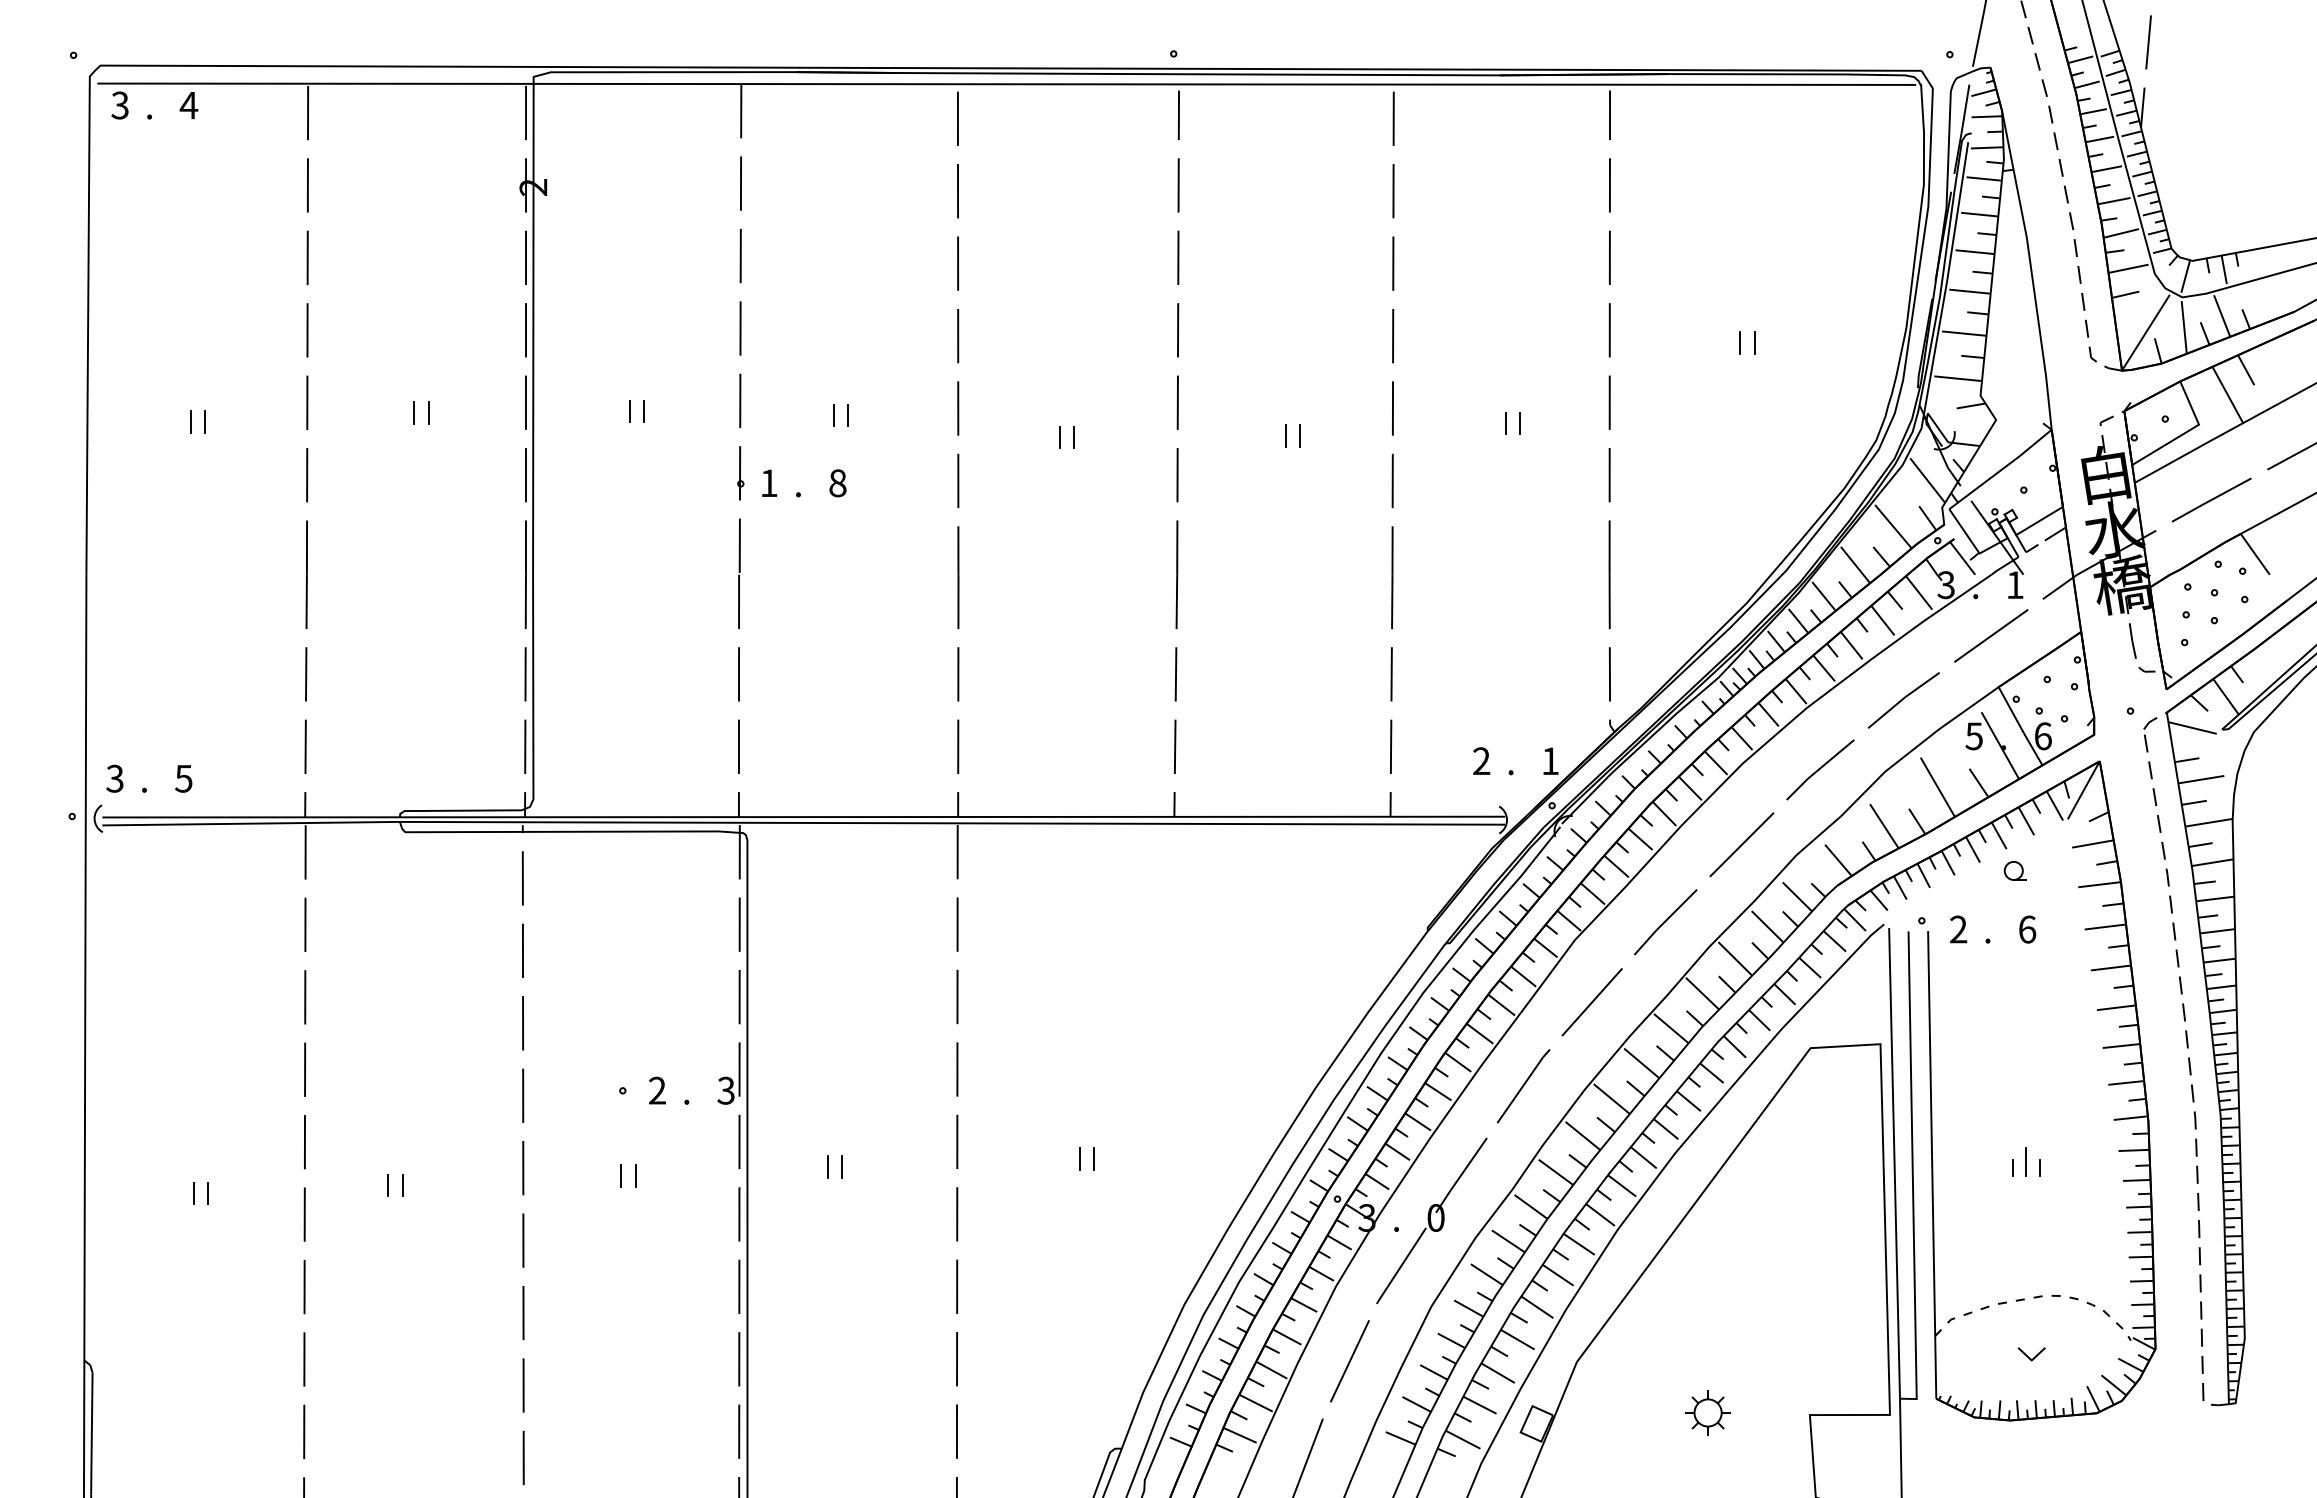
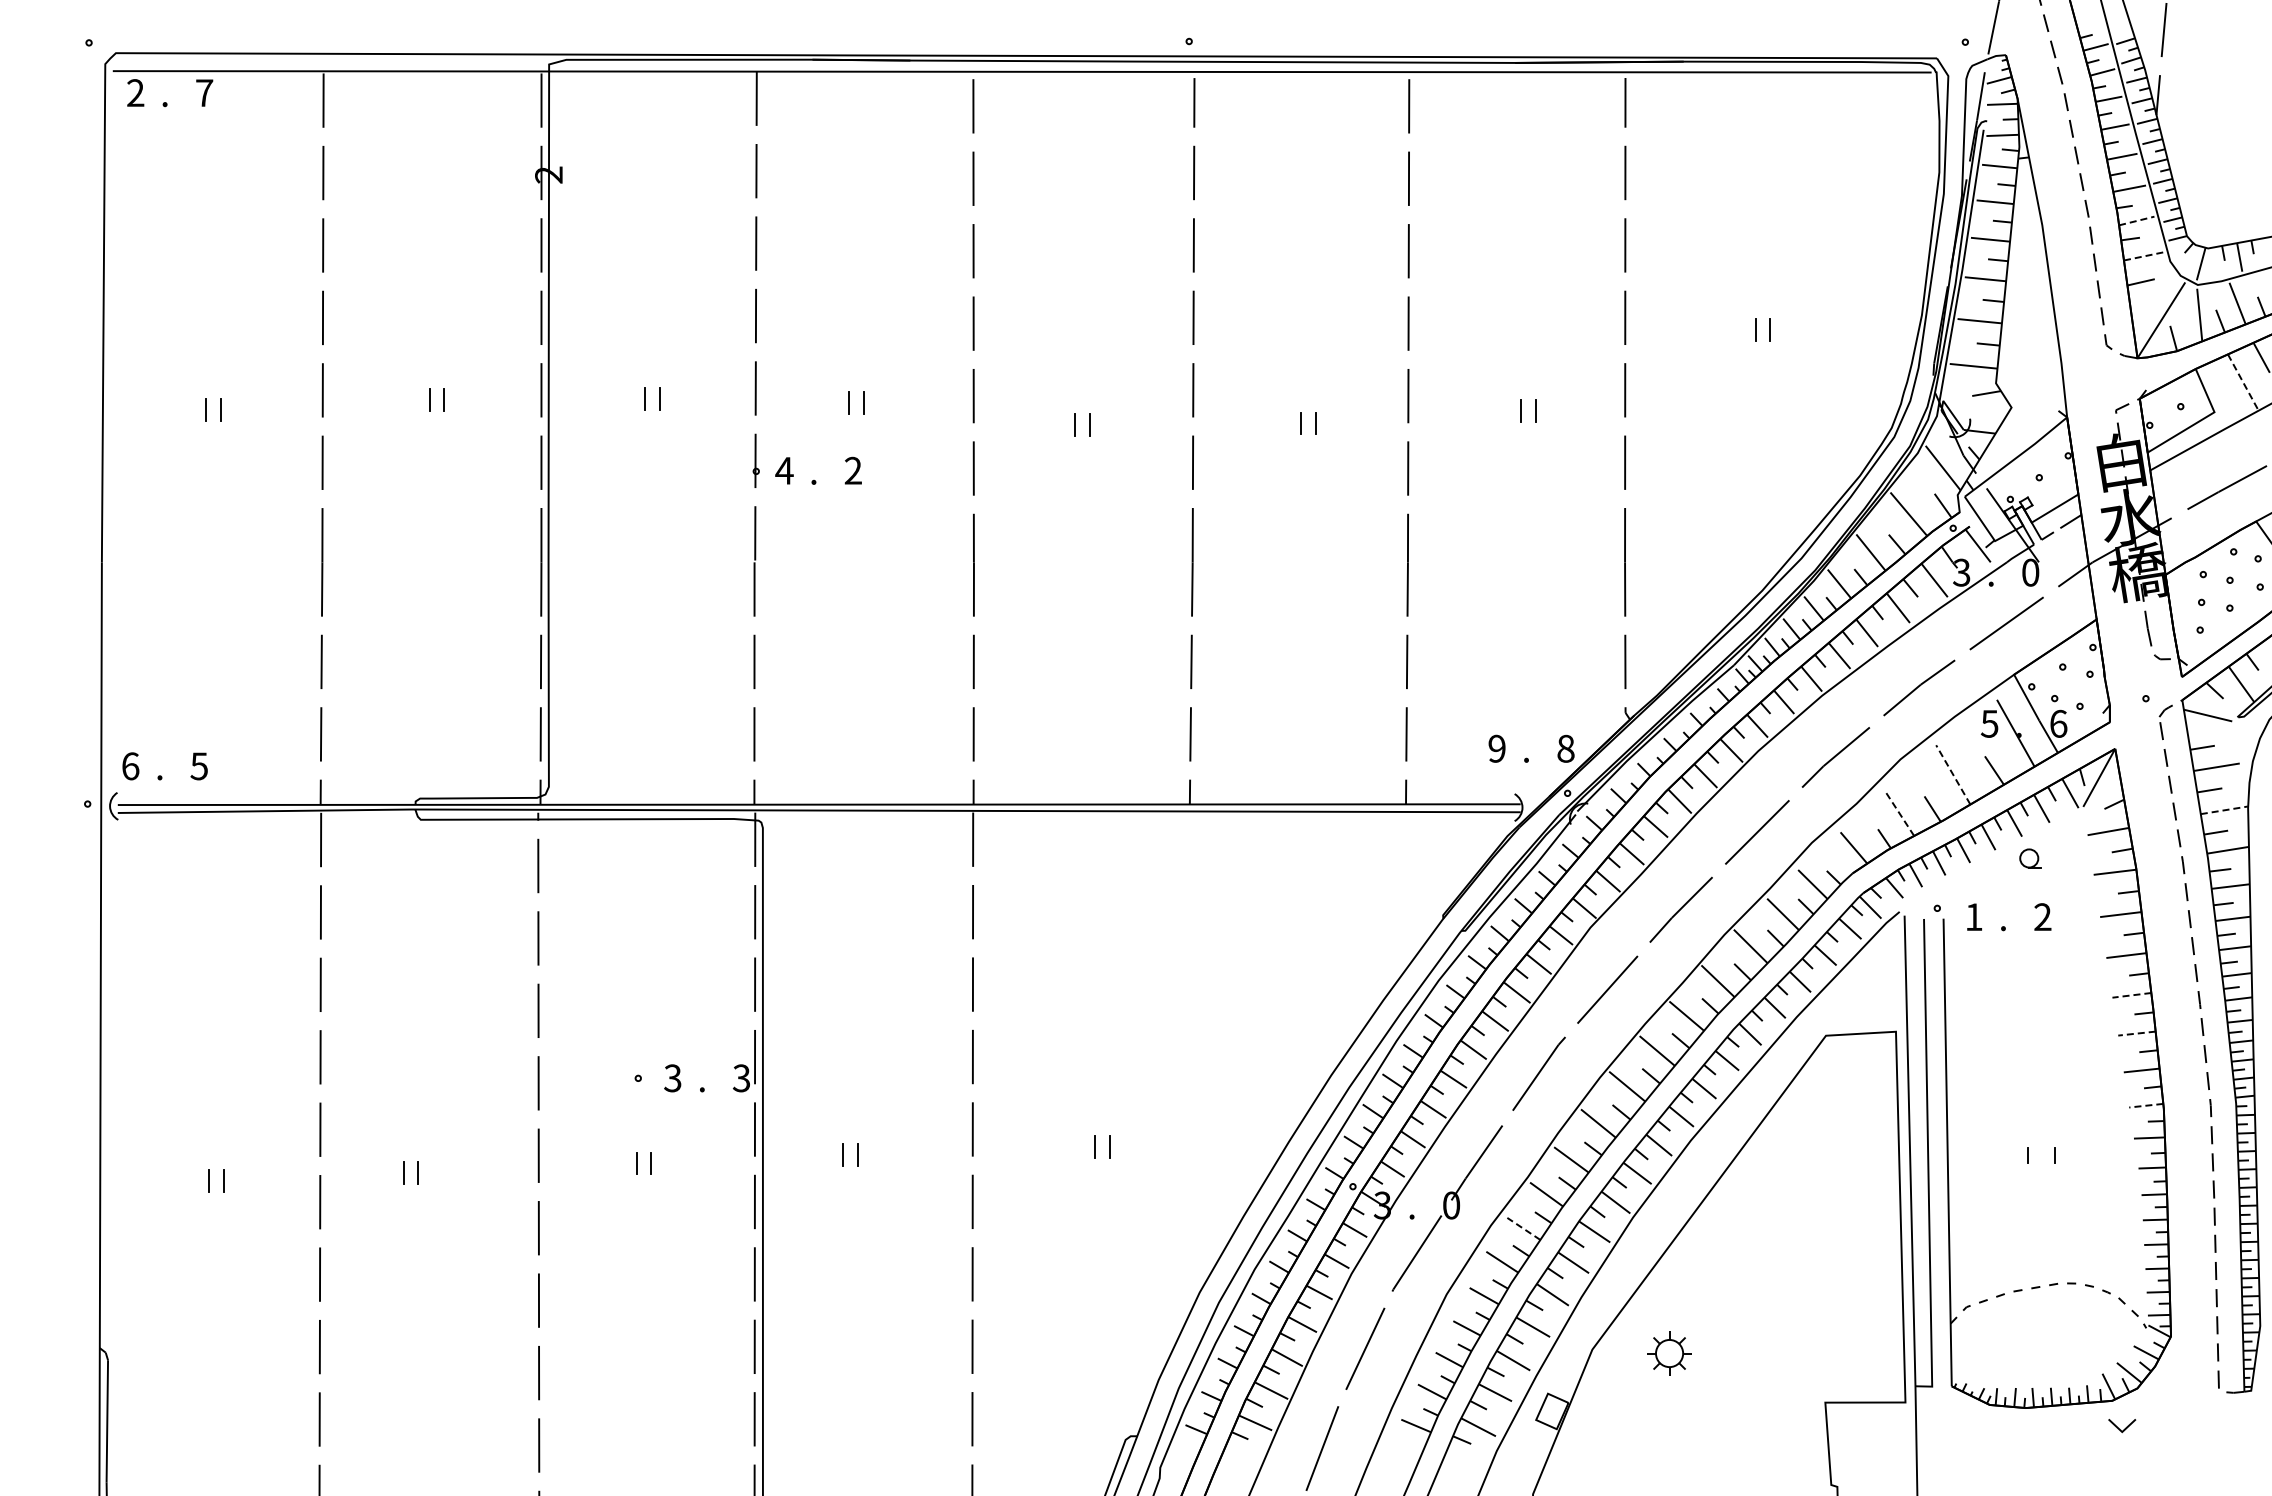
text: (119, 105) -> (134, 93), 3 -> 2
text: (188, 105) -> (203, 93), 4 -> 7
line: (2121, 233) -> (2136, 221), solid -> dashed
line: (2129, 268) -> (2144, 256), solid -> dashed
line: (2228, 395) -> (2243, 383), solid -> dashed
text: (768, 482) -> (783, 470), 1 -> 4
text: (837, 483) -> (852, 471), 8 -> 2
text: (2015, 585) -> (2030, 573), 1 -> 0
text: (1481, 761) -> (1496, 749), 2 -> 9
text: (1550, 761) -> (1565, 749), 1 -> 8
text: (114, 778) -> (129, 766), 3 -> 6
line: (1937, 786) -> (1952, 774), solid -> dashed
line: (2208, 822) -> (2223, 810), solid -> dashed
line: (1884, 825) -> (1899, 813), solid -> dashed
text: (1958, 929) -> (1973, 917), 2 -> 1
text: (2027, 929) -> (2042, 917), 6 -> 2
line: (2116, 1007) -> (2131, 995), solid -> dashed
line: (2121, 1046) -> (2136, 1034), solid -> dashed
text: (656, 1090) -> (671, 1078), 2 -> 3
line: (2130, 1118) -> (2145, 1106), solid -> dashed
line: (2026, 1161) -> (2041, 1149), removed
line: (1508, 1241) -> (1523, 1229), solid -> dashed
line: (2030, 1357) -> (2120, 1429), moved
part: (1707, 1412) -> (1668, 1353), moved

